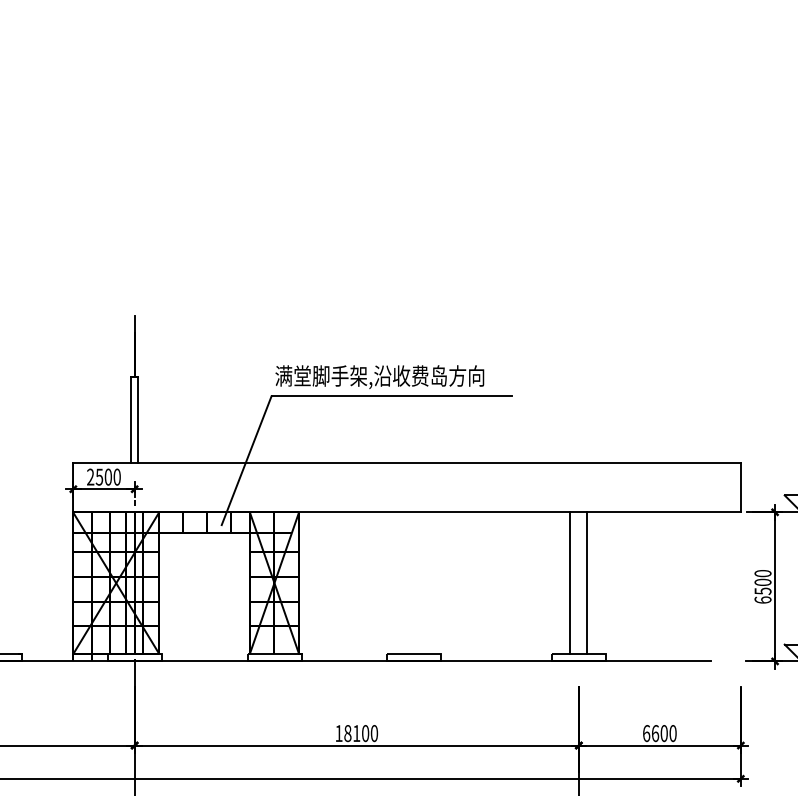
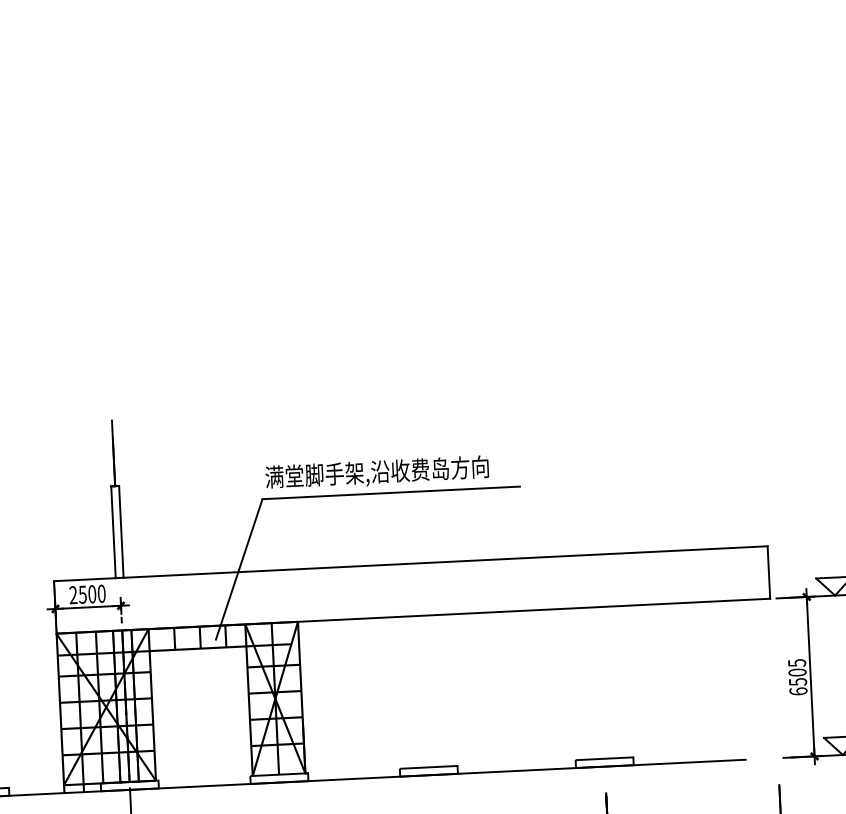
text: (762, 573) -> (796, 663), 6500 -> 6505
line: (570, 583) -> (591, 683), removed
line: (587, 583) -> (609, 682), removed

